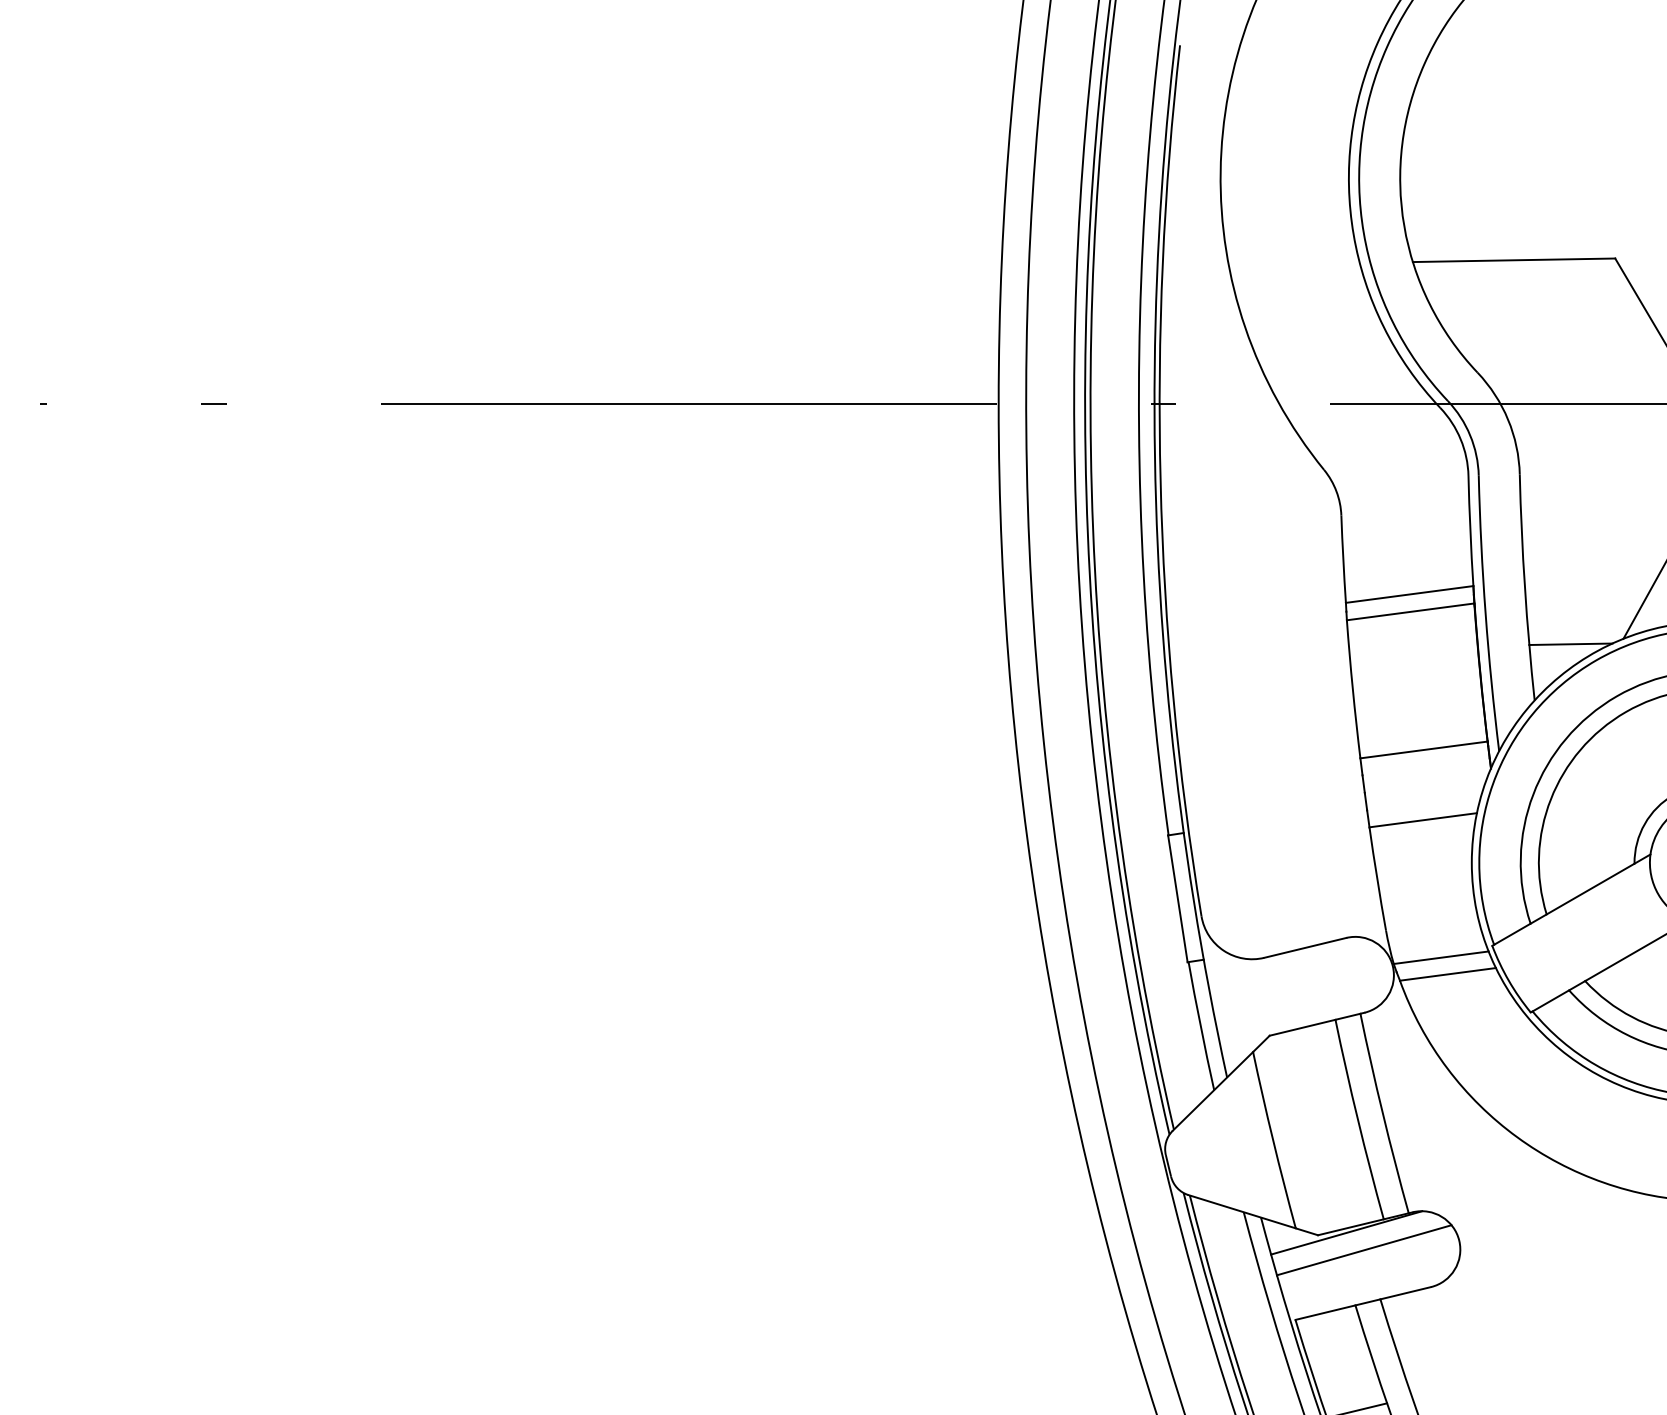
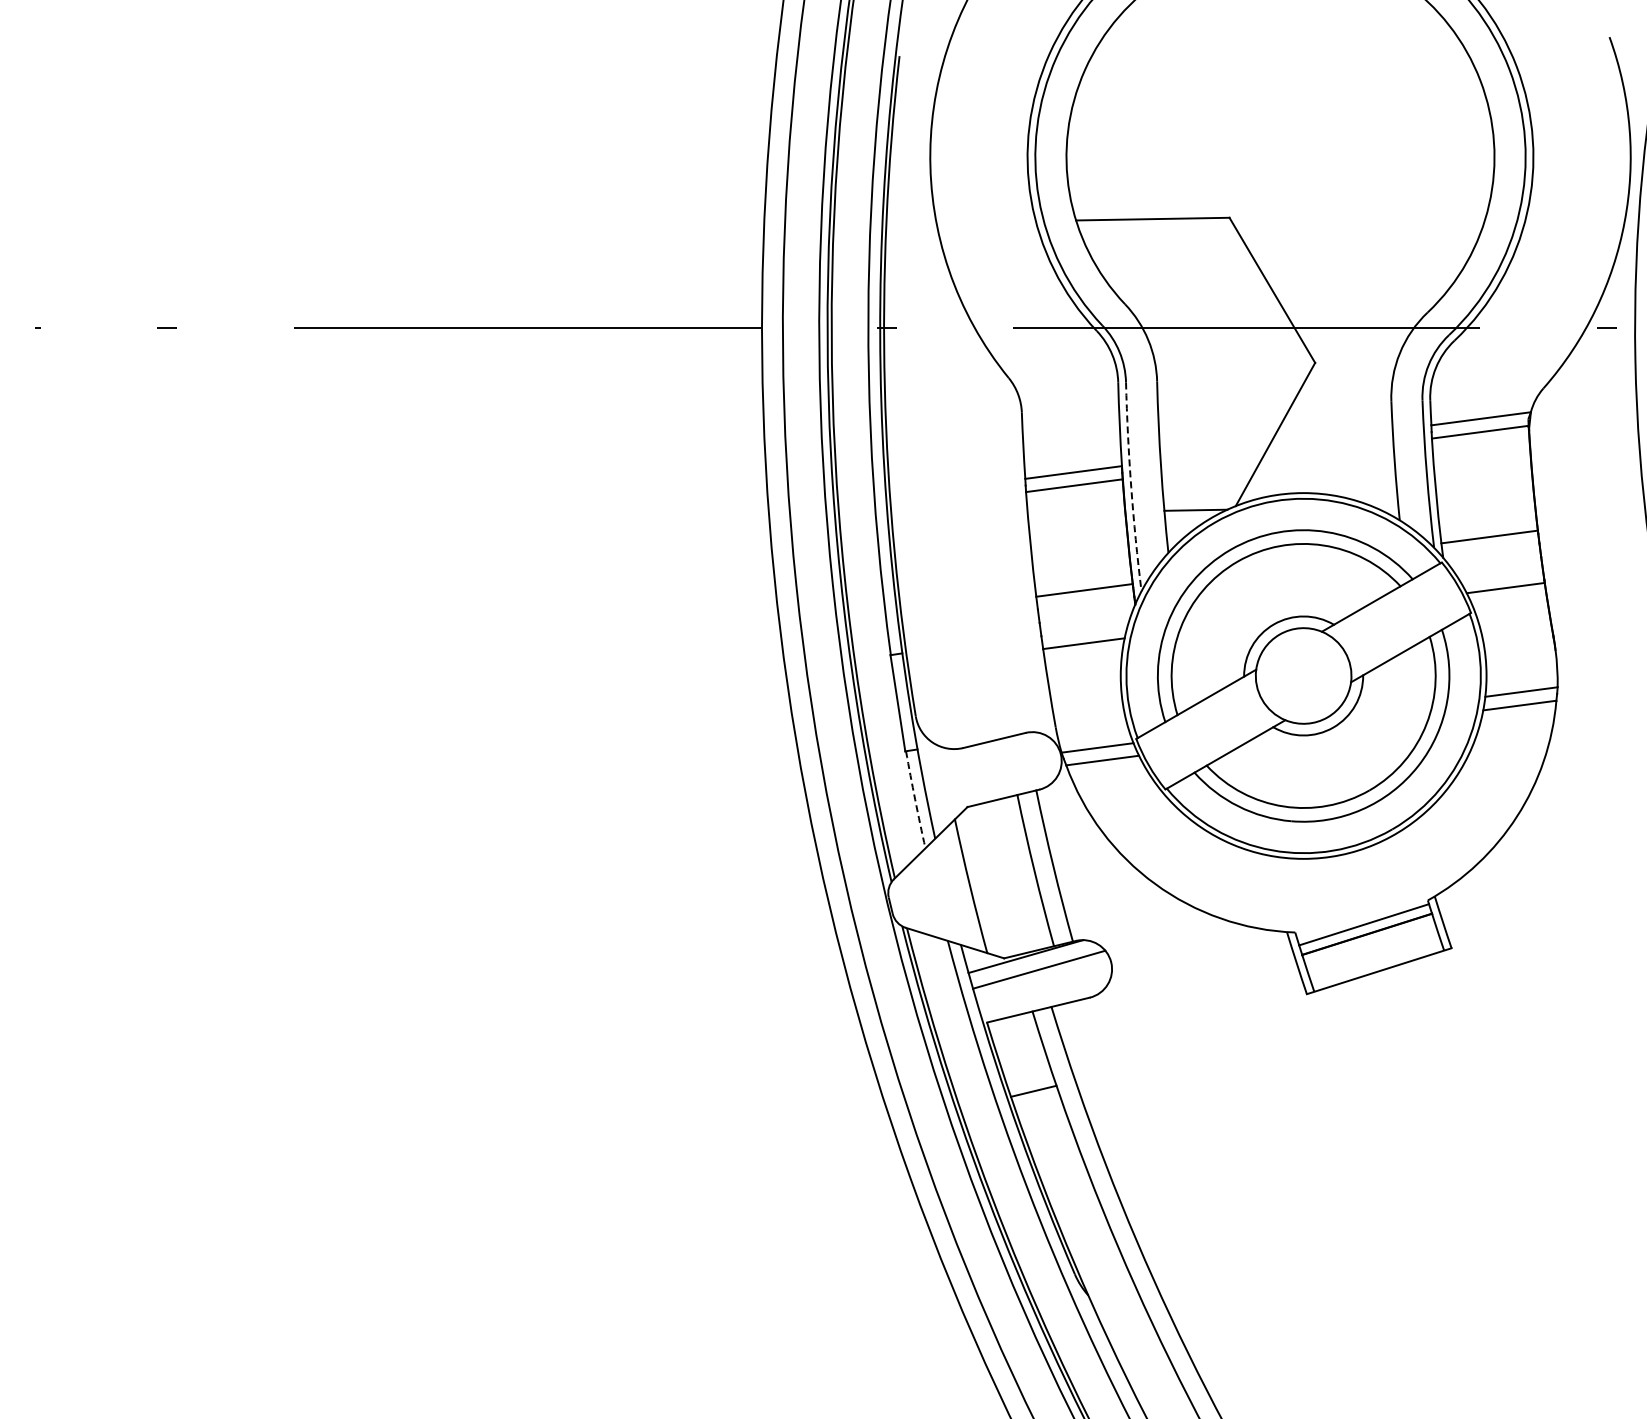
arc: (1485, 614) -> (1131, 487), solid -> dashed
arc: (1201, 1025) -> (915, 799), solid -> dashed

